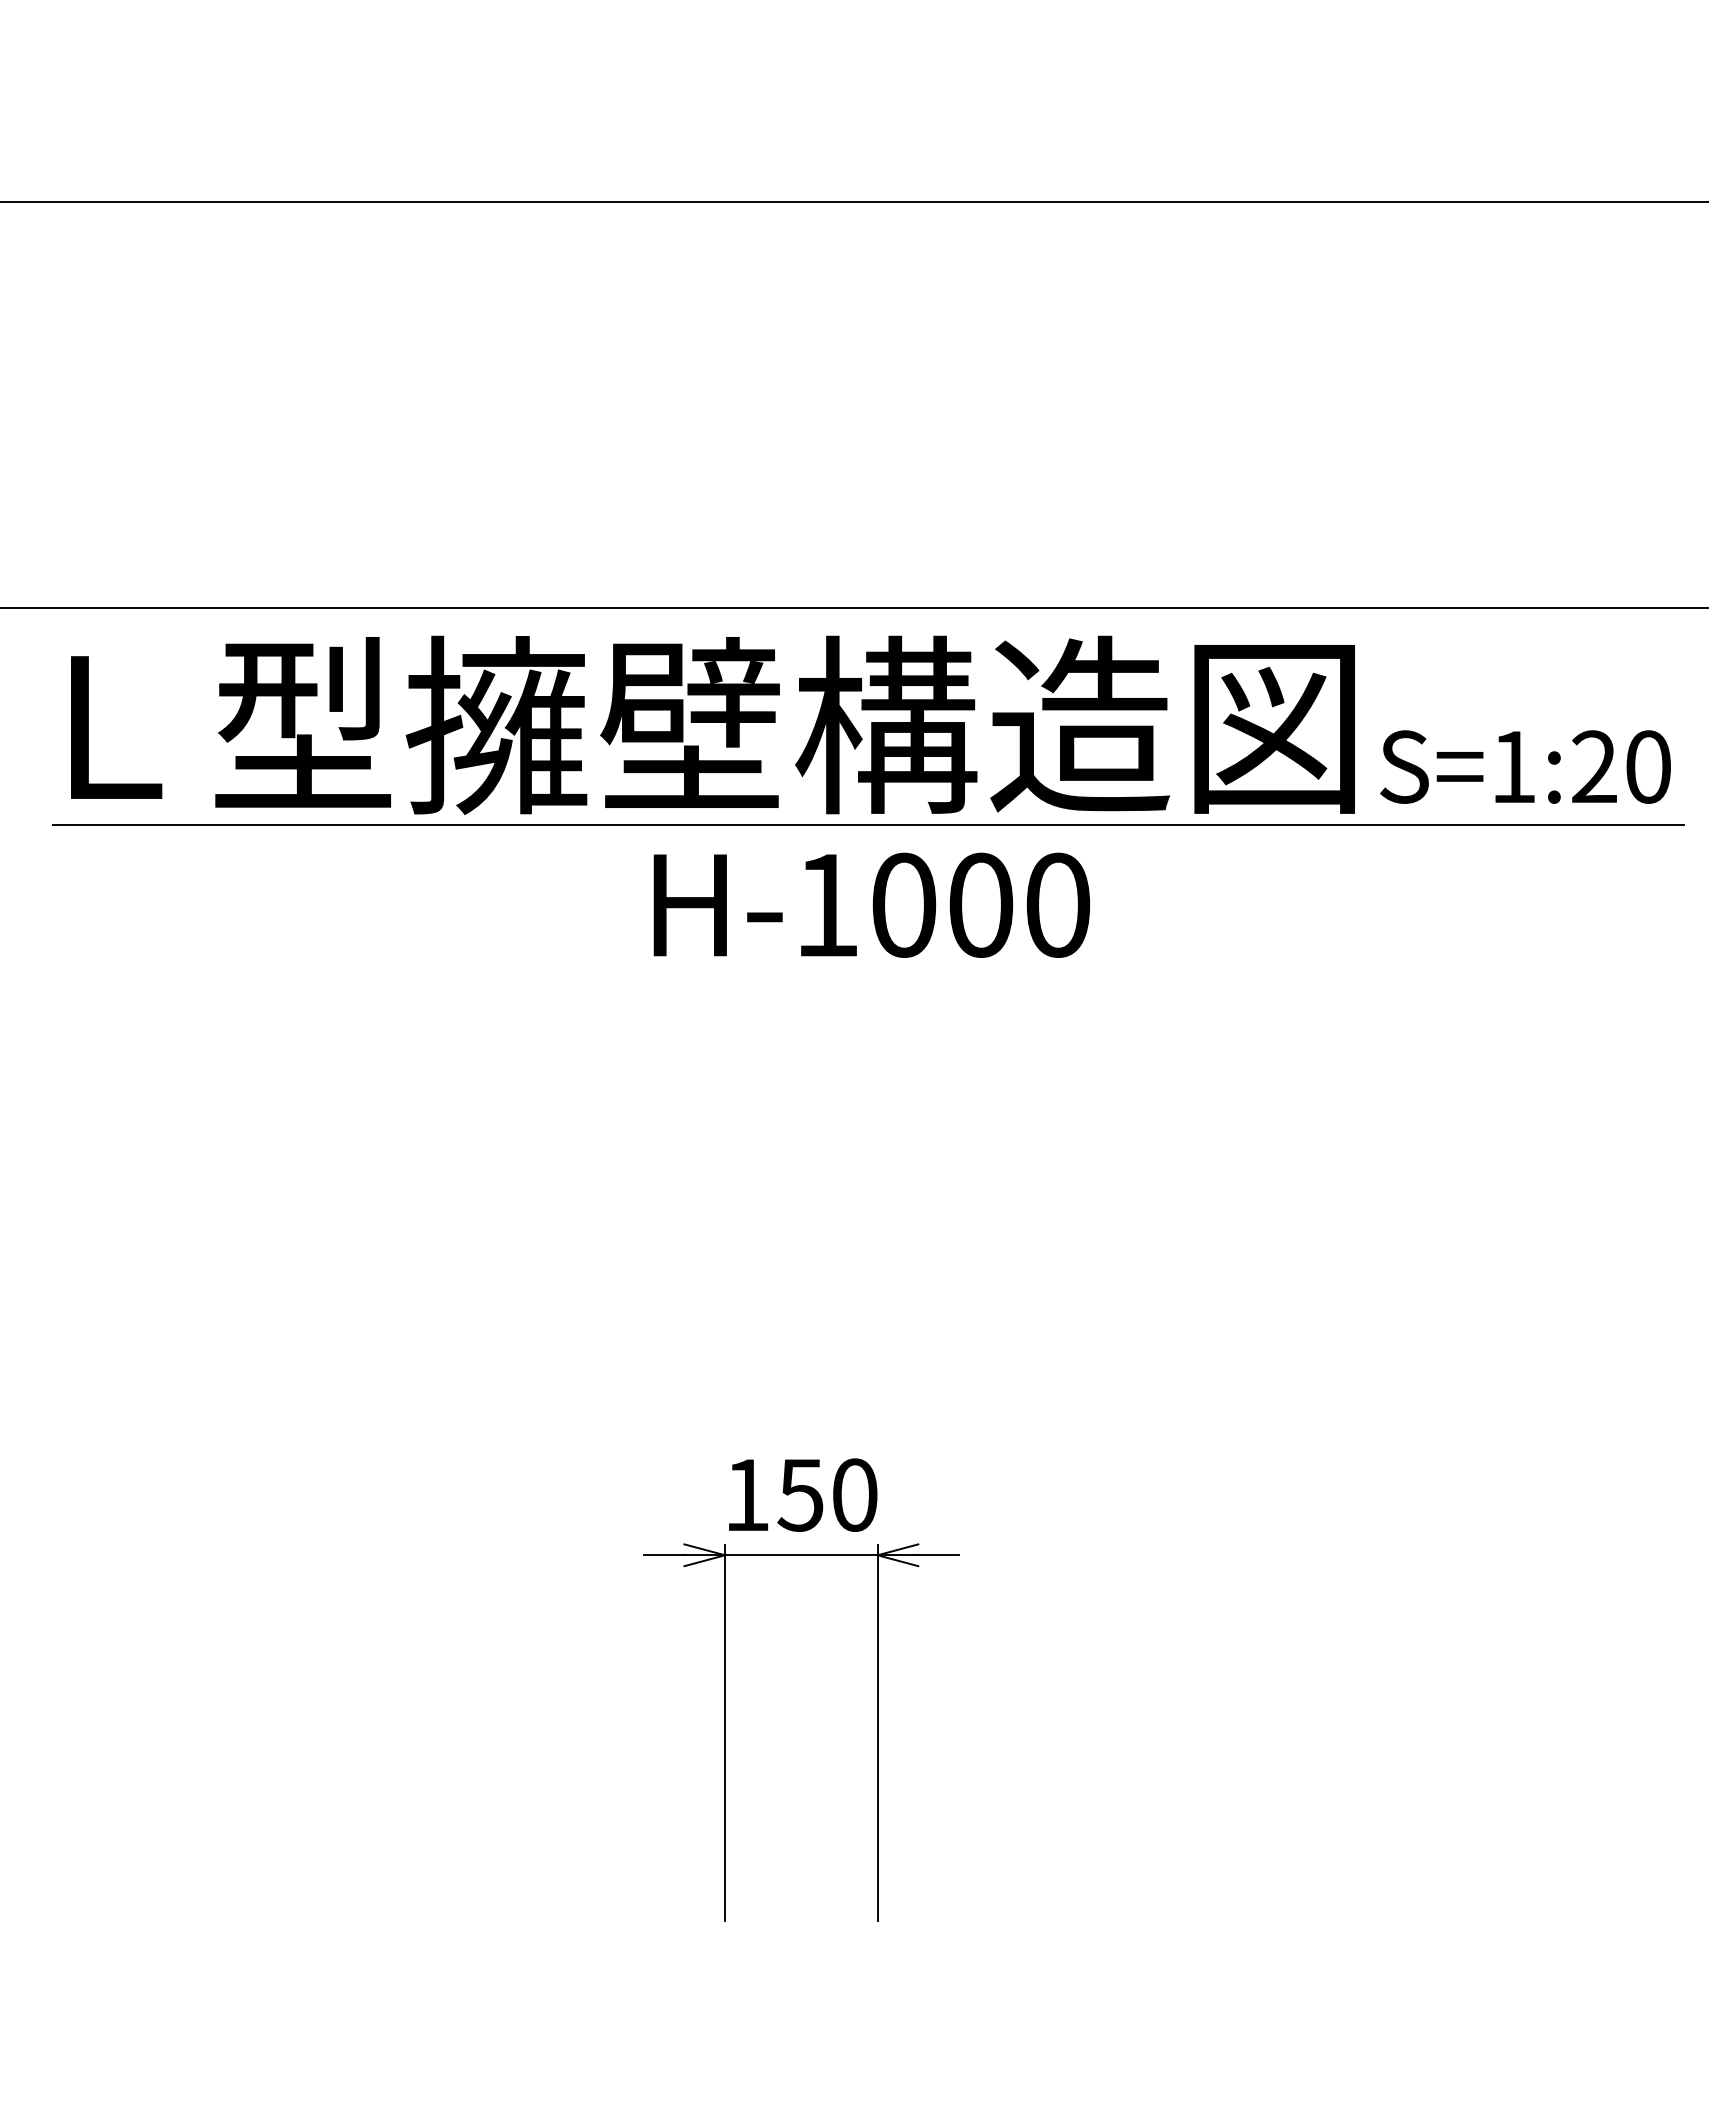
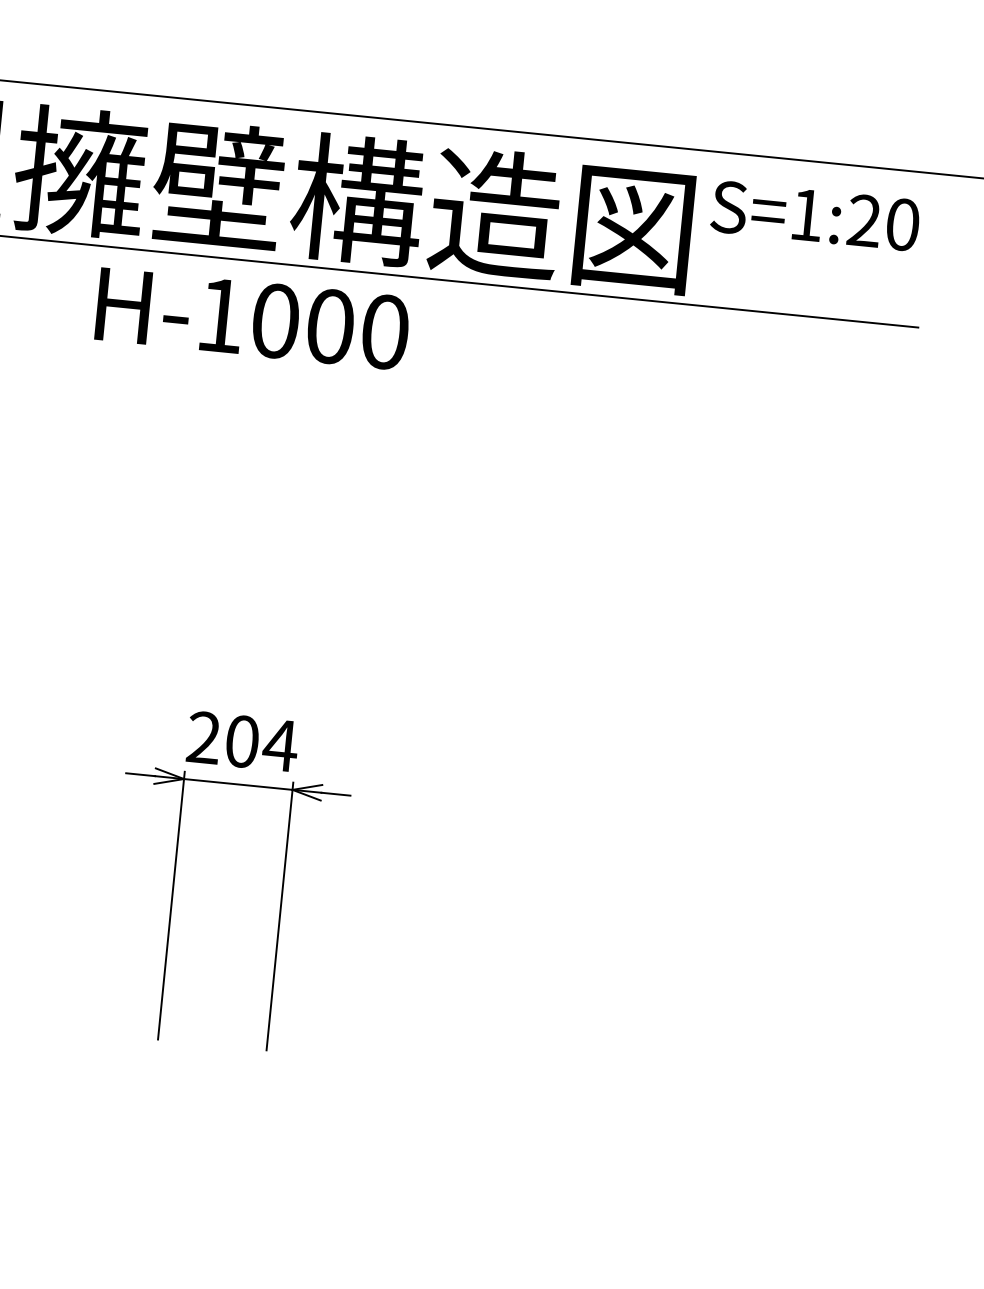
text: (1525, 766) -> (815, 215), moved
text: (871, 904) -> (252, 318), moved
text: (801, 1494) -> (242, 741), 150 -> 204

